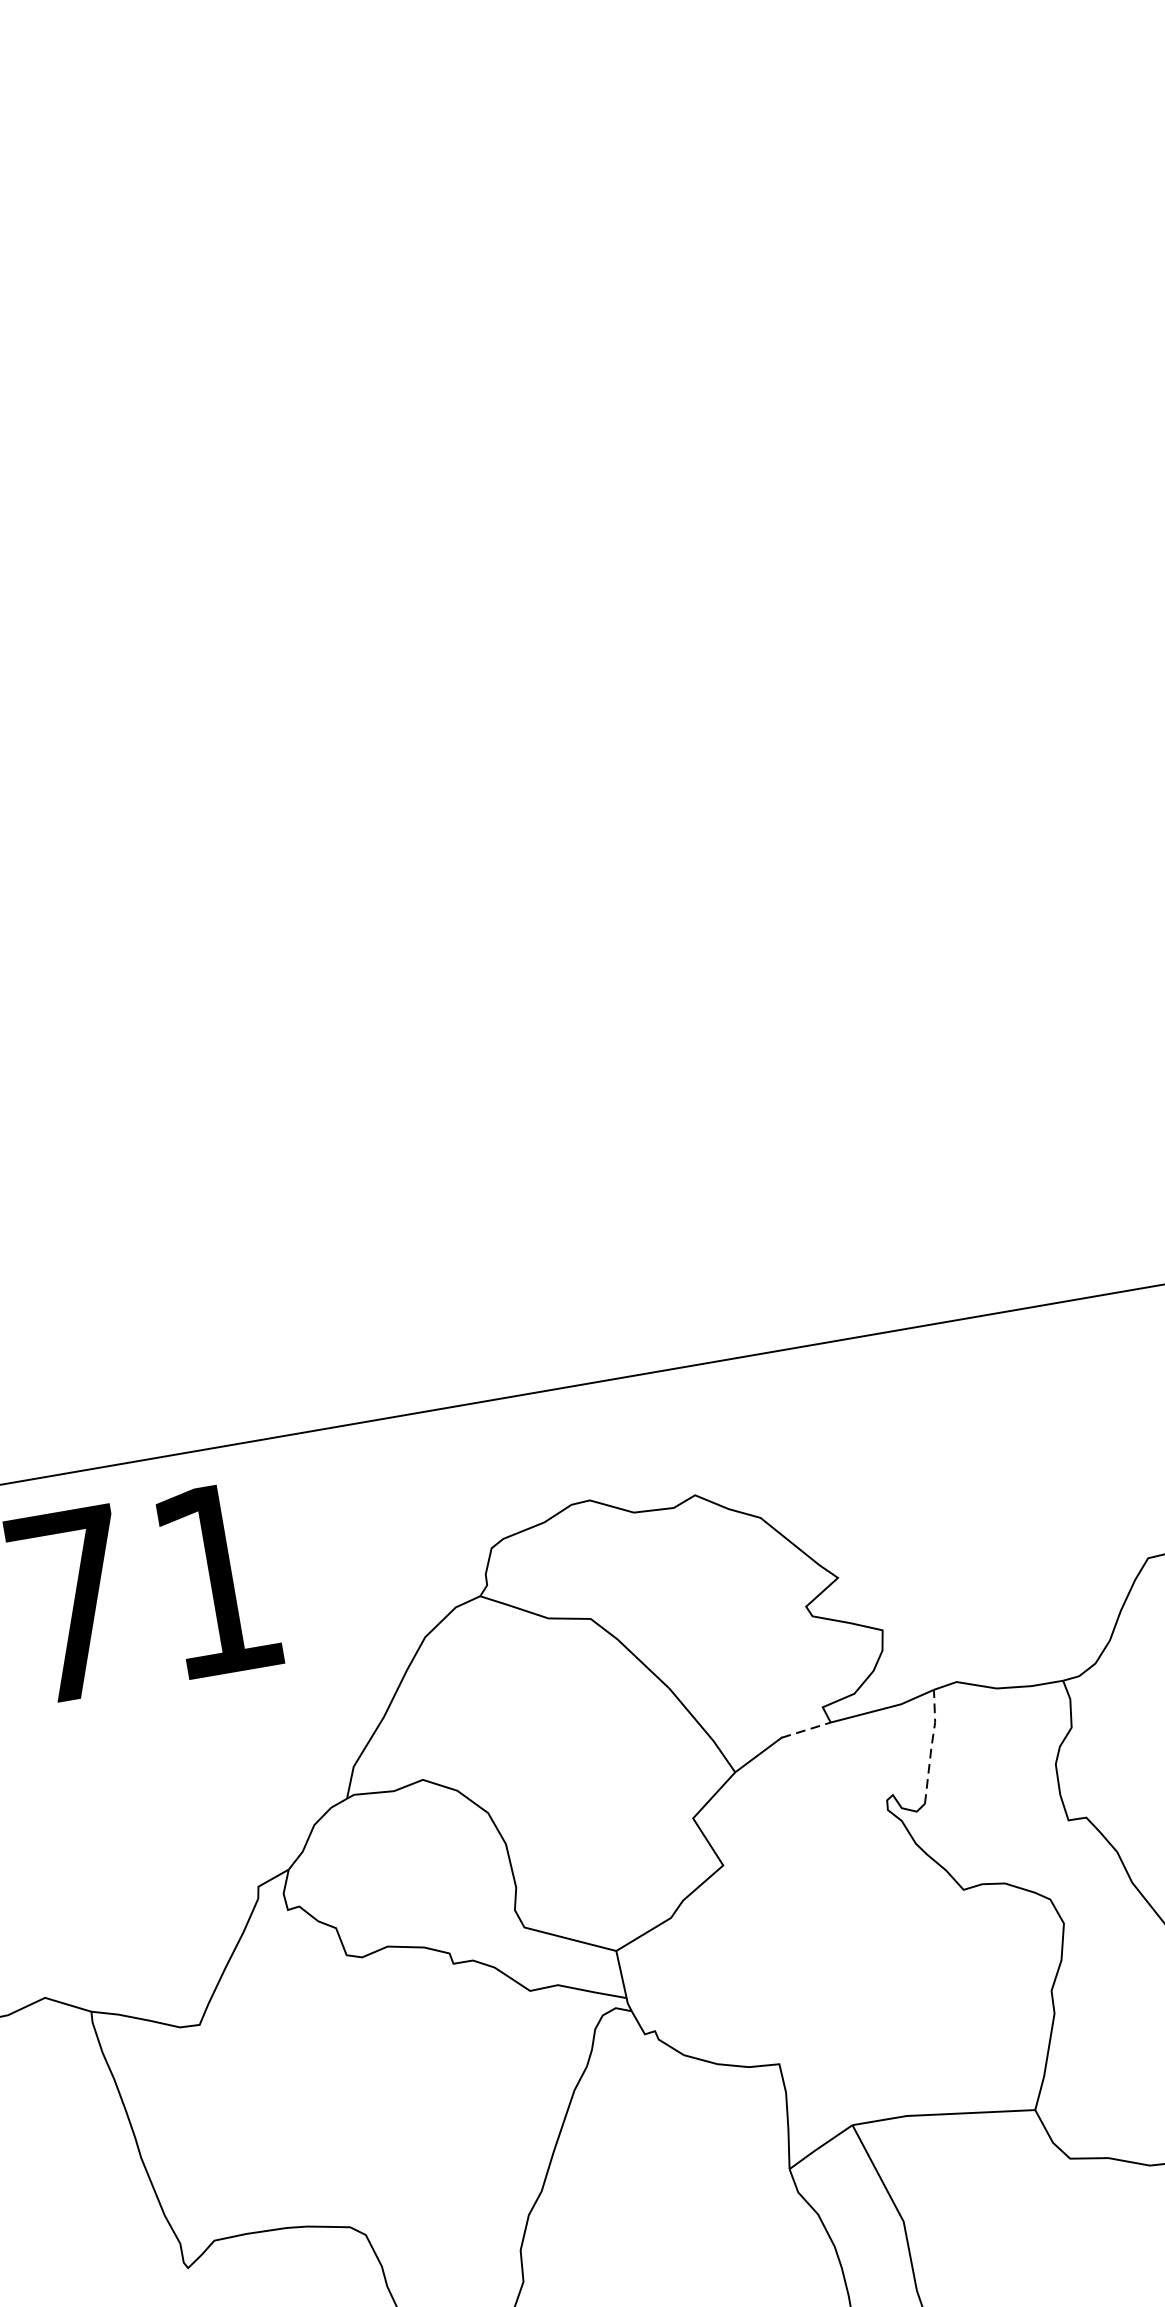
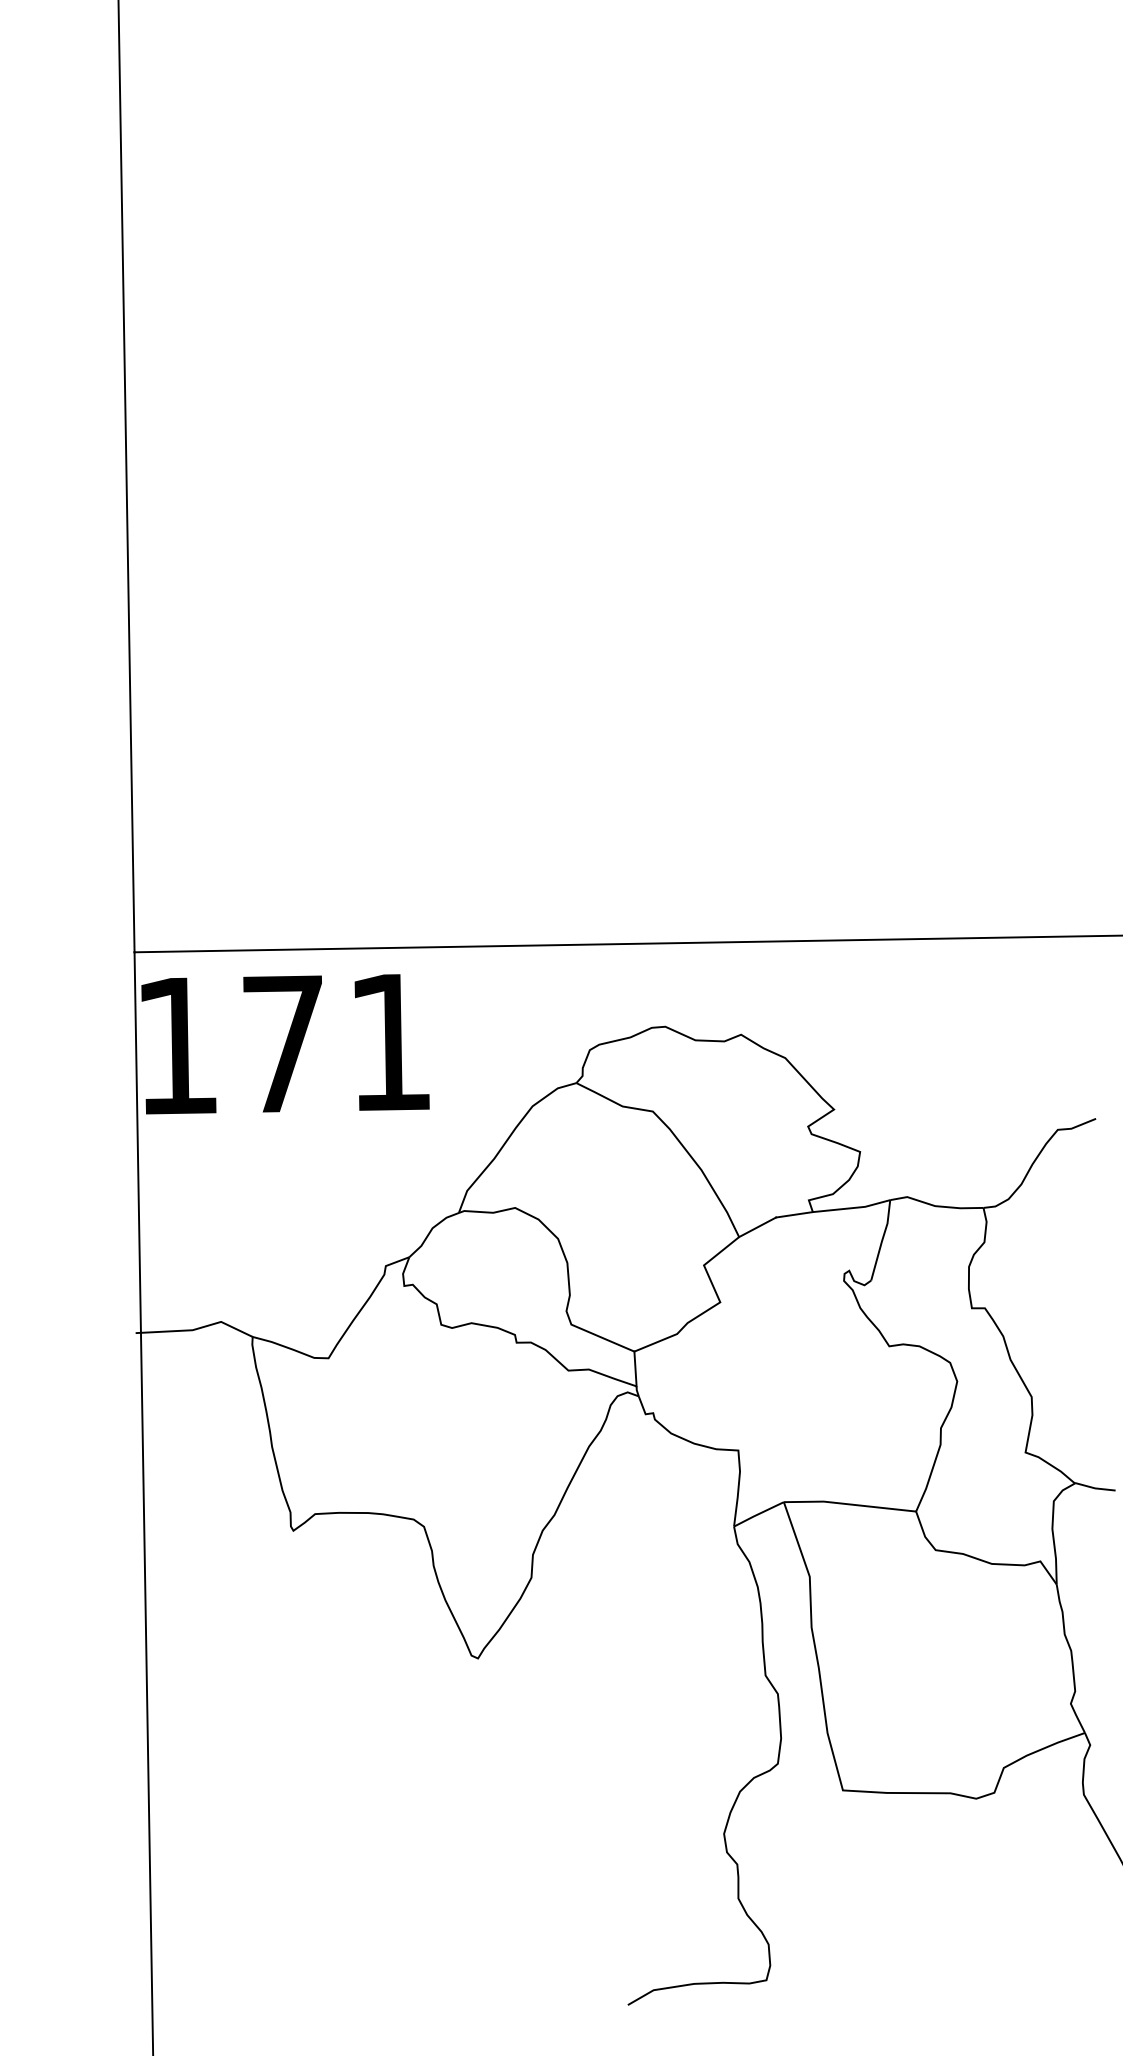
line: (806, 1729) -> (794, 1214), dashed -> solid
line: (931, 1746) -> (882, 1240), dashed -> solid

